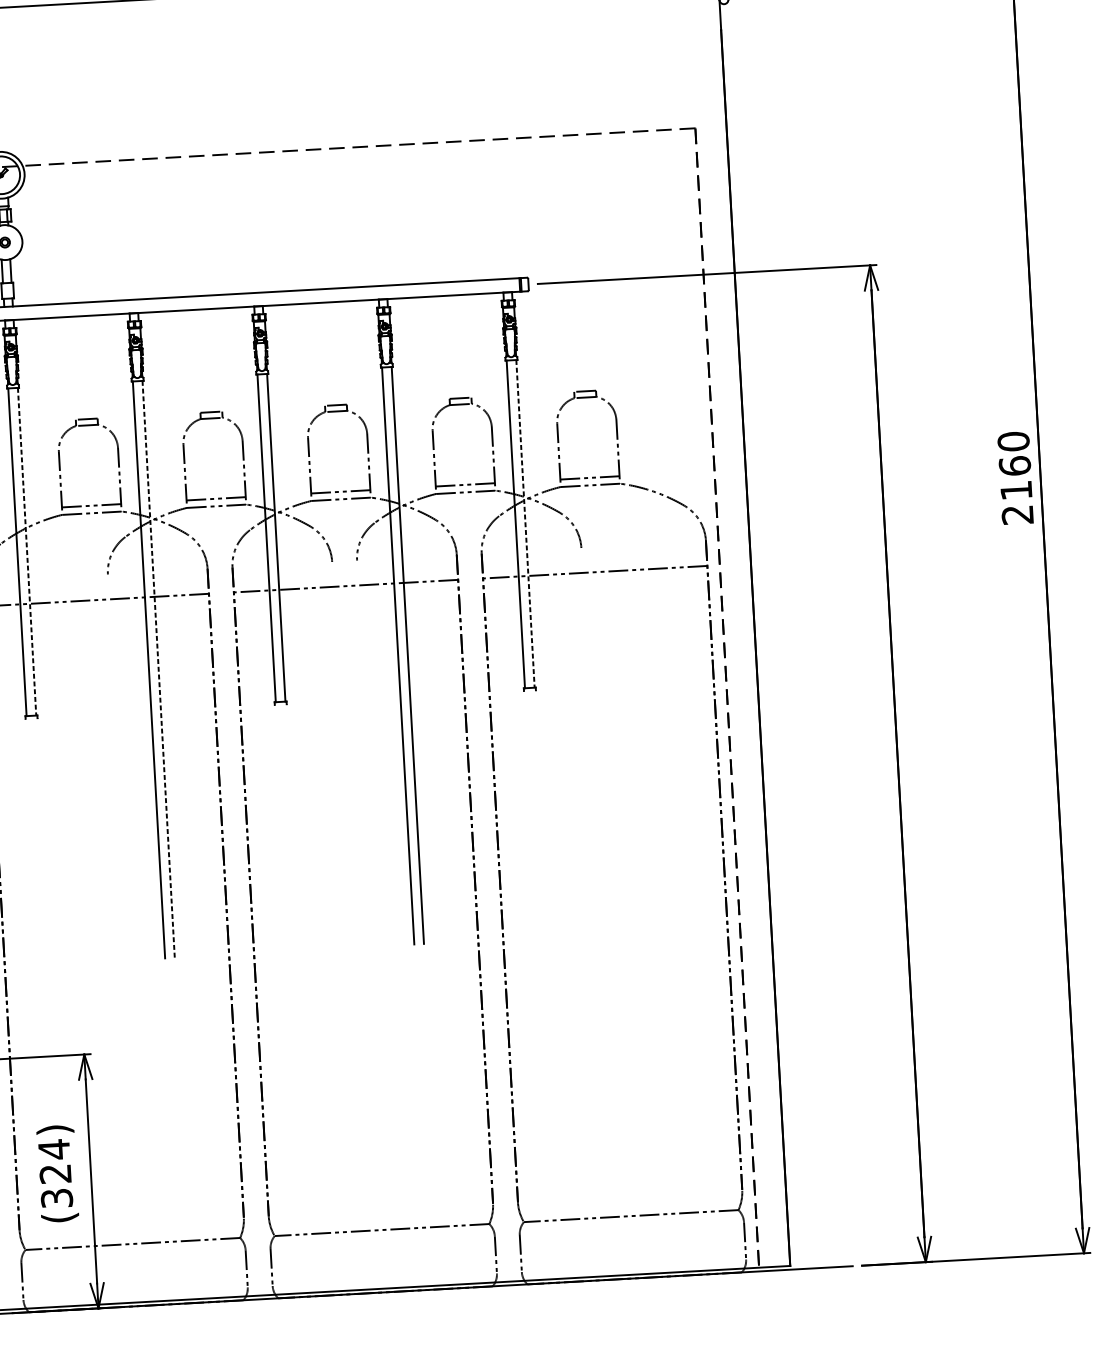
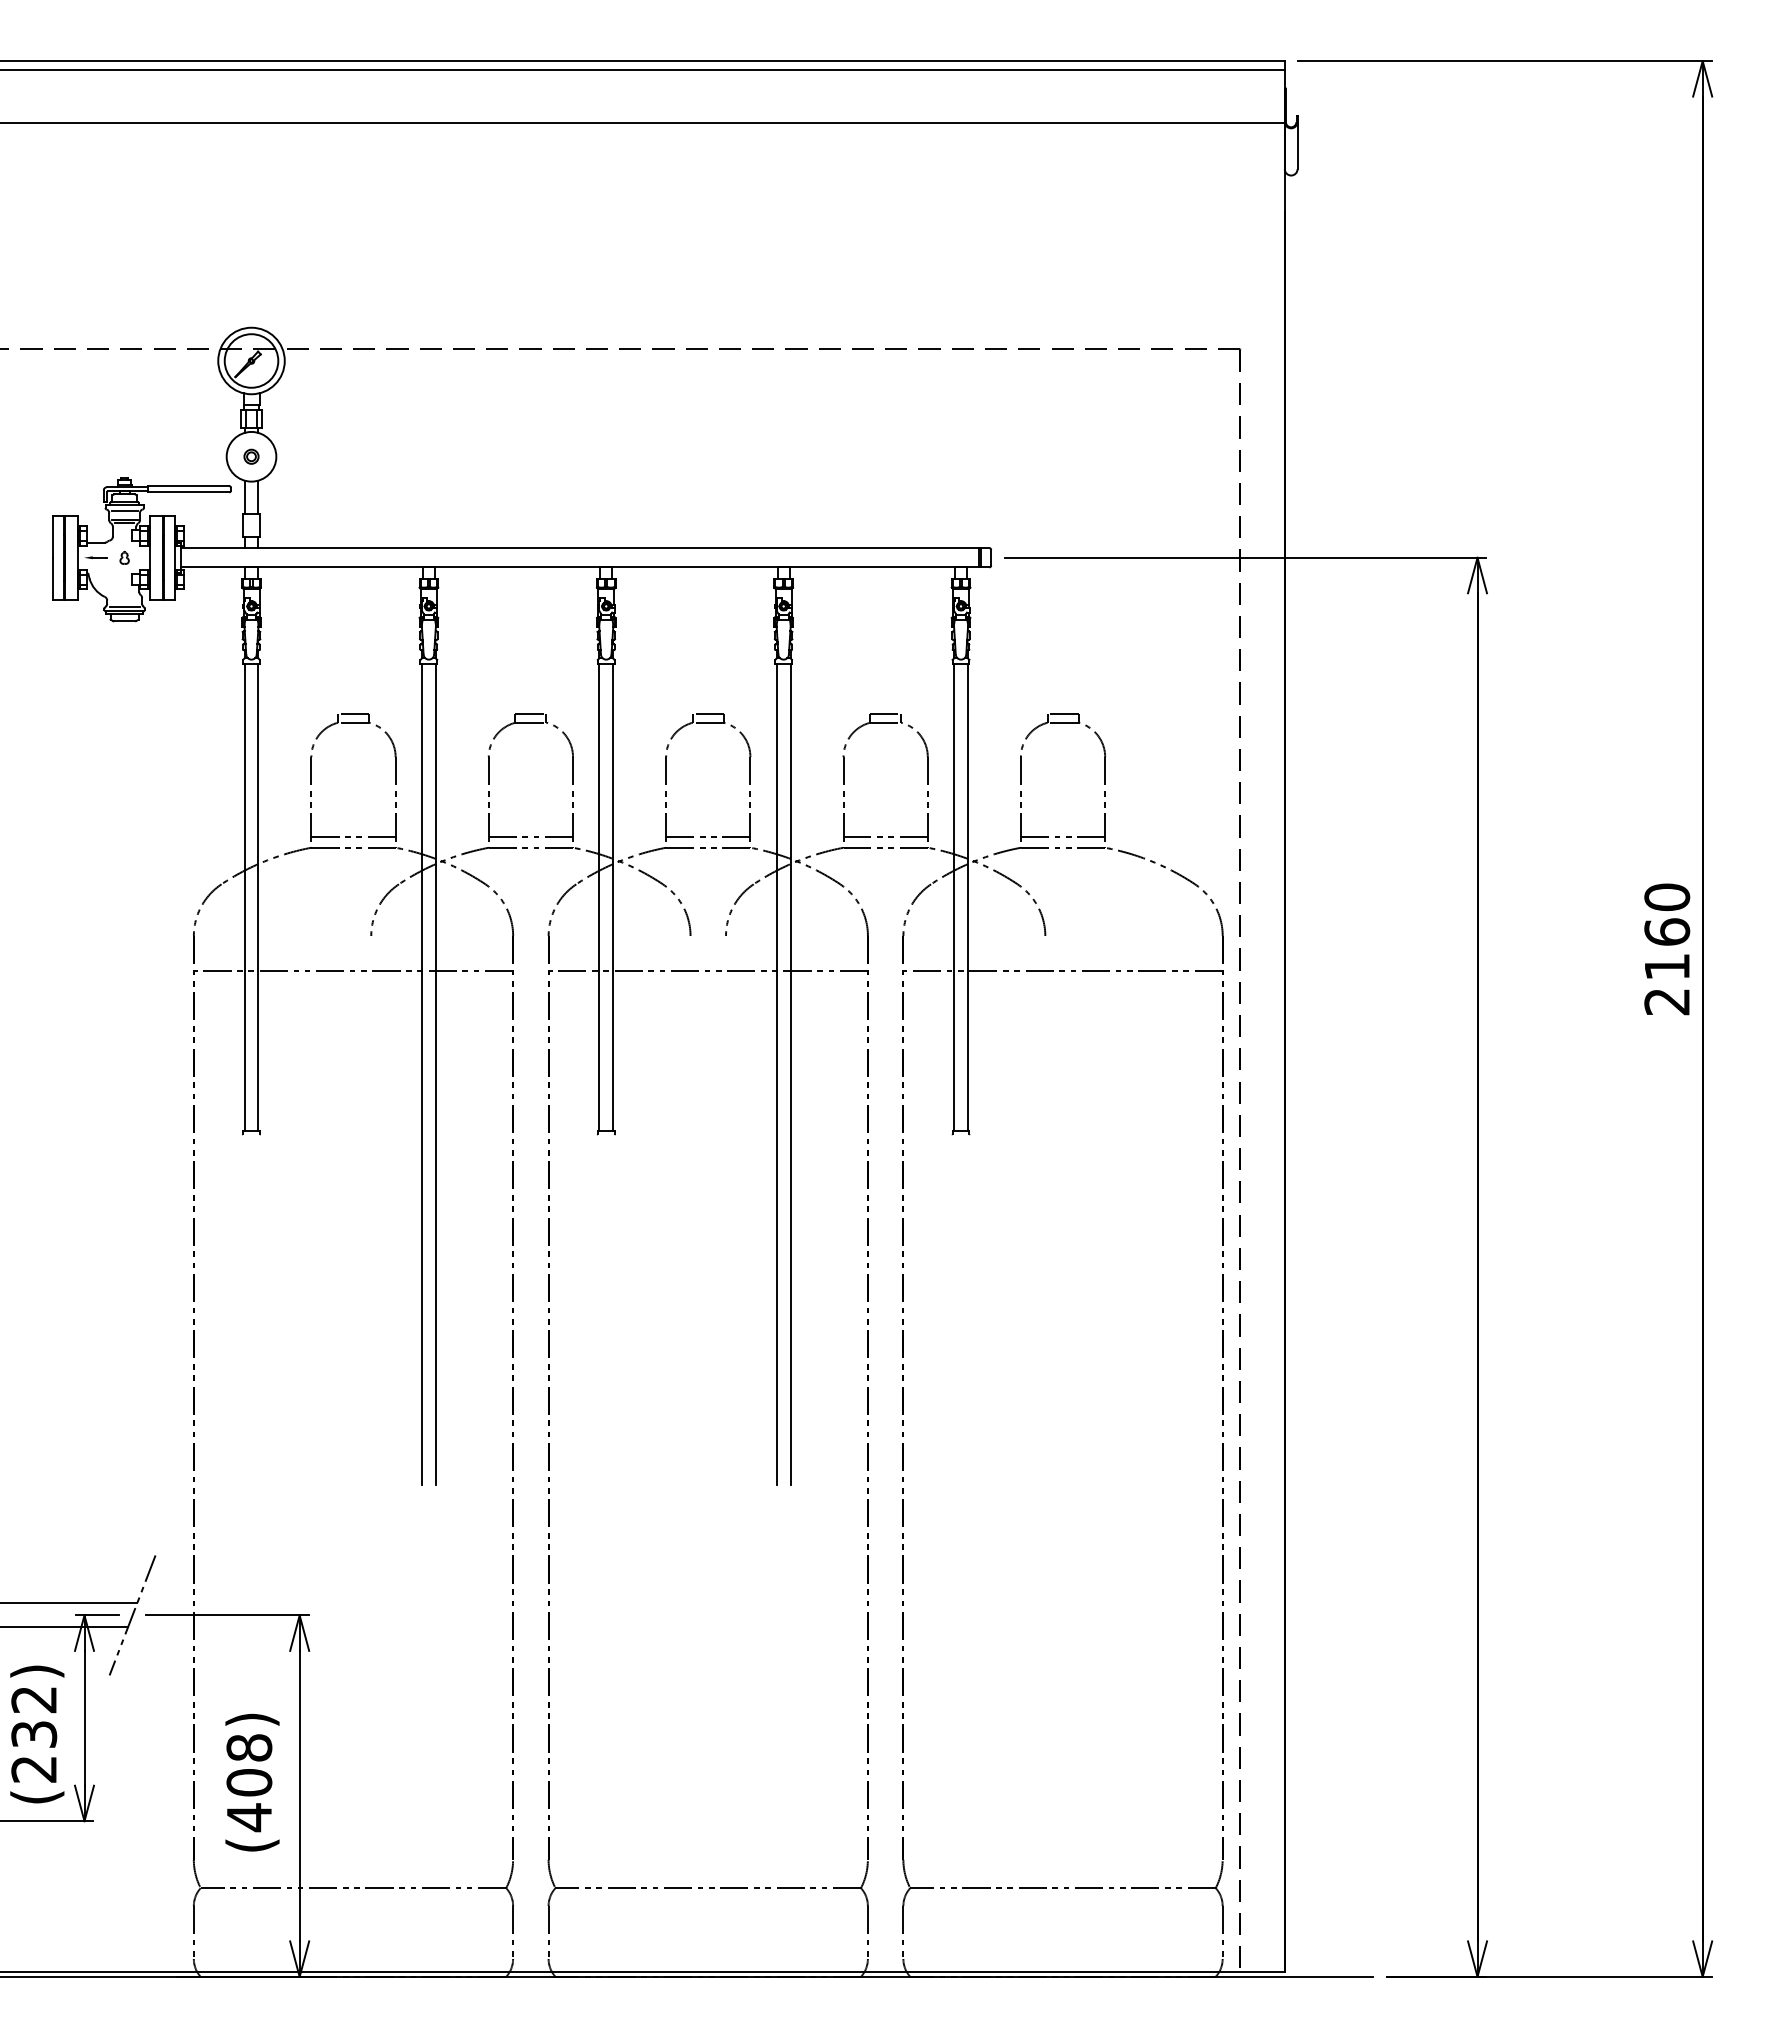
text: (1015, 478) -> (1667, 949), moved
line: (525, 524) -> (967, 897), dashed -> solid
line: (27, 551) -> (258, 897), dashed -> solid
line: (158, 669) -> (435, 1074), dashed -> solid
text: (55, 1173) -> (249, 1782), (324) -> (408)

